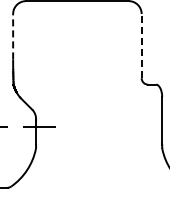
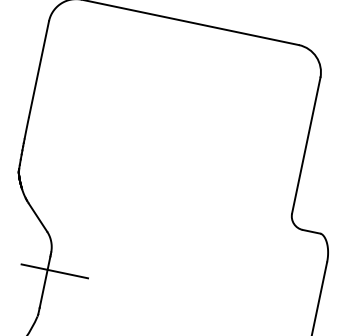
line: (13, 36) -> (39, 68), dashed -> solid
line: (141, 45) -> (306, 144), dashed -> solid

